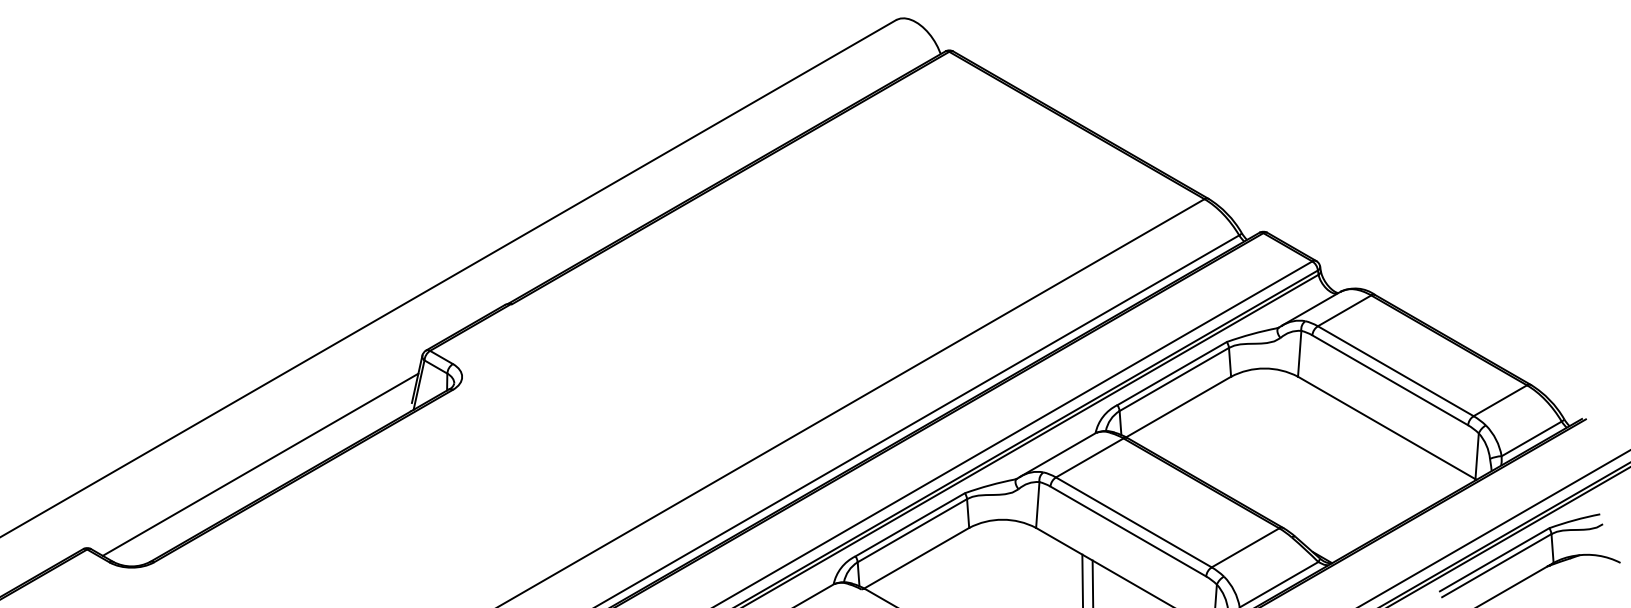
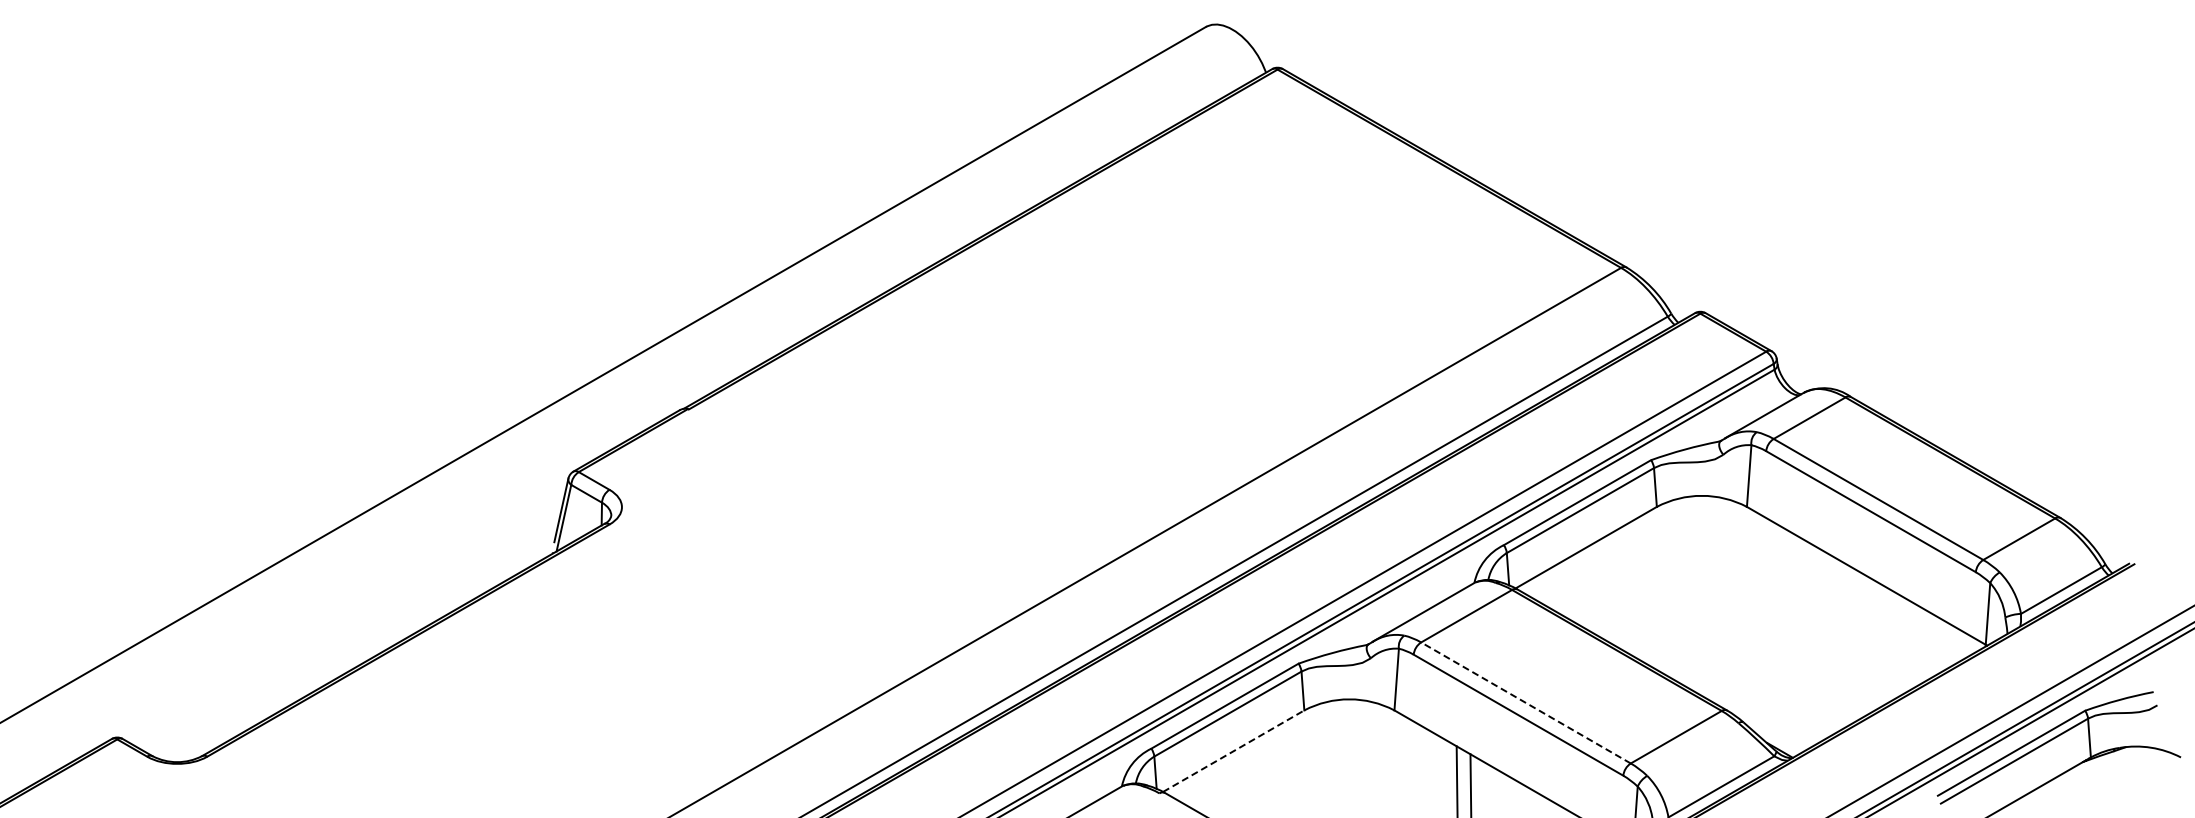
line: (260, 464) -> (350, 624), removed
line: (1133, 522) -> (1525, 702), solid -> dashed
line: (916, 558) -> (1233, 751), solid -> dashed

